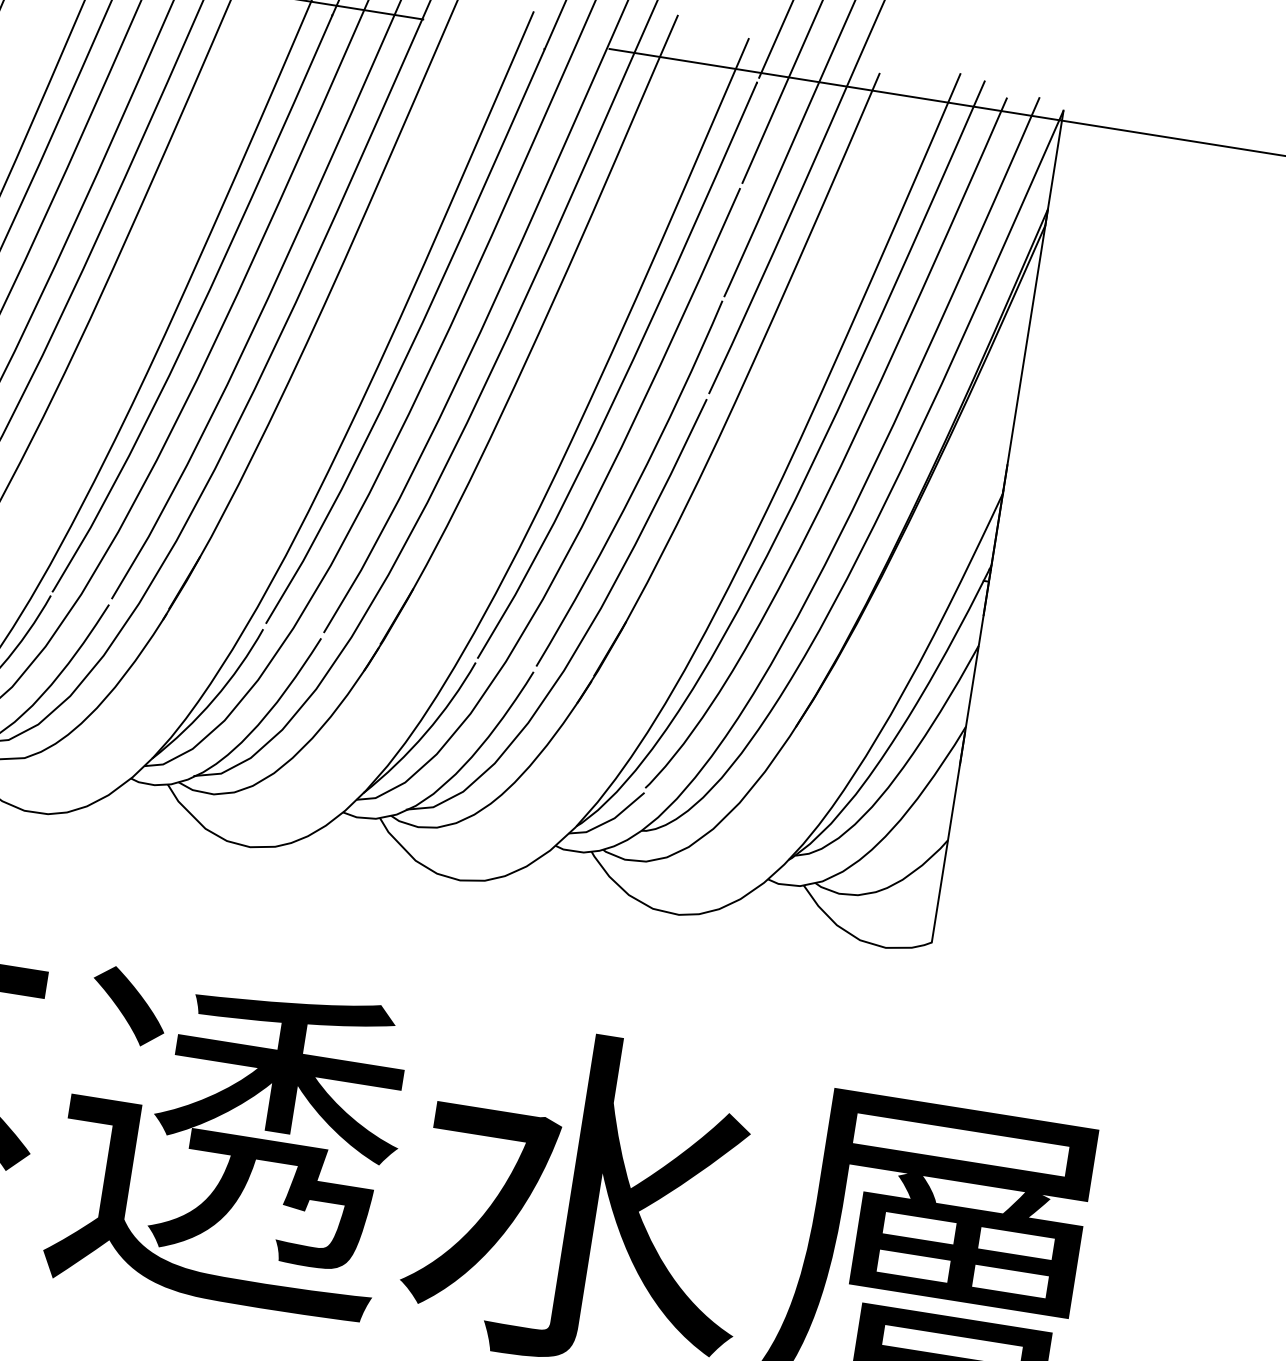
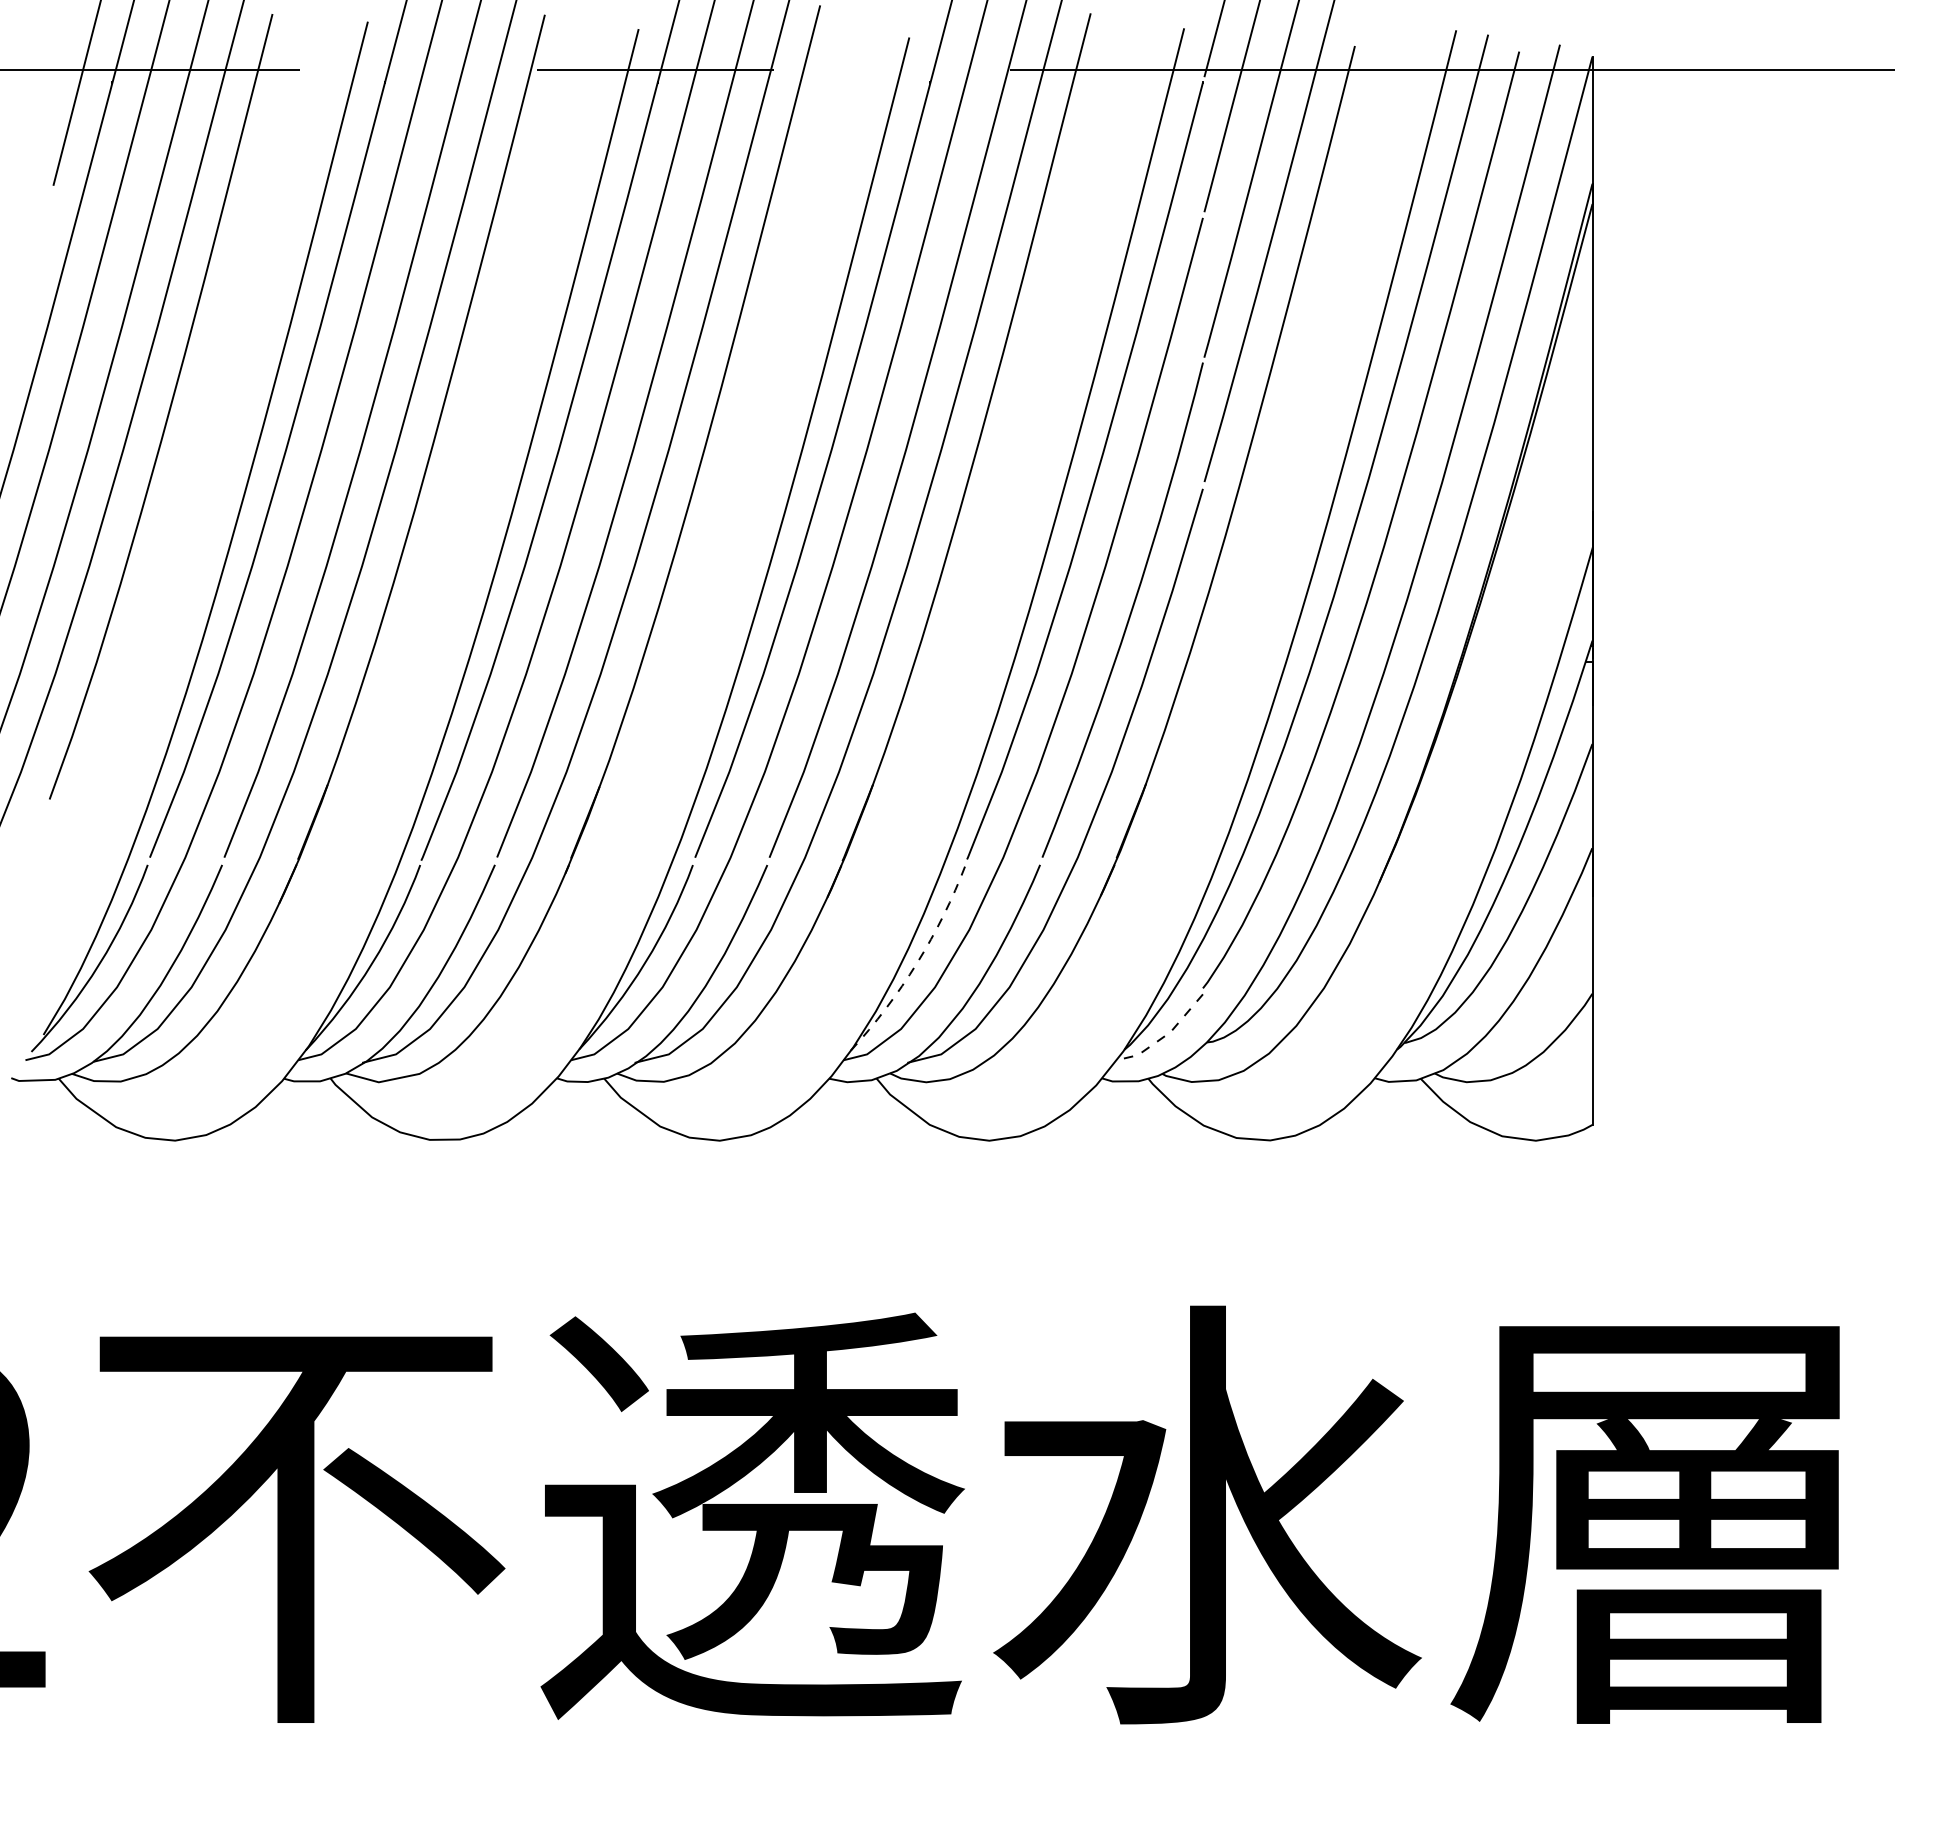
arc: (426, 733) -> (917, 963), solid -> dashed
line: (609, 820) -> (1164, 1036), solid -> dashed

